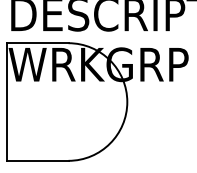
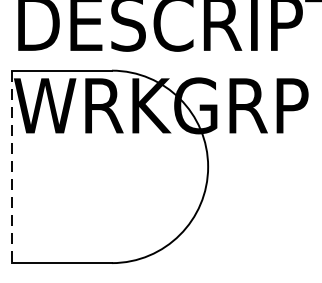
line: (7, 102) -> (12, 167), solid -> dashed

